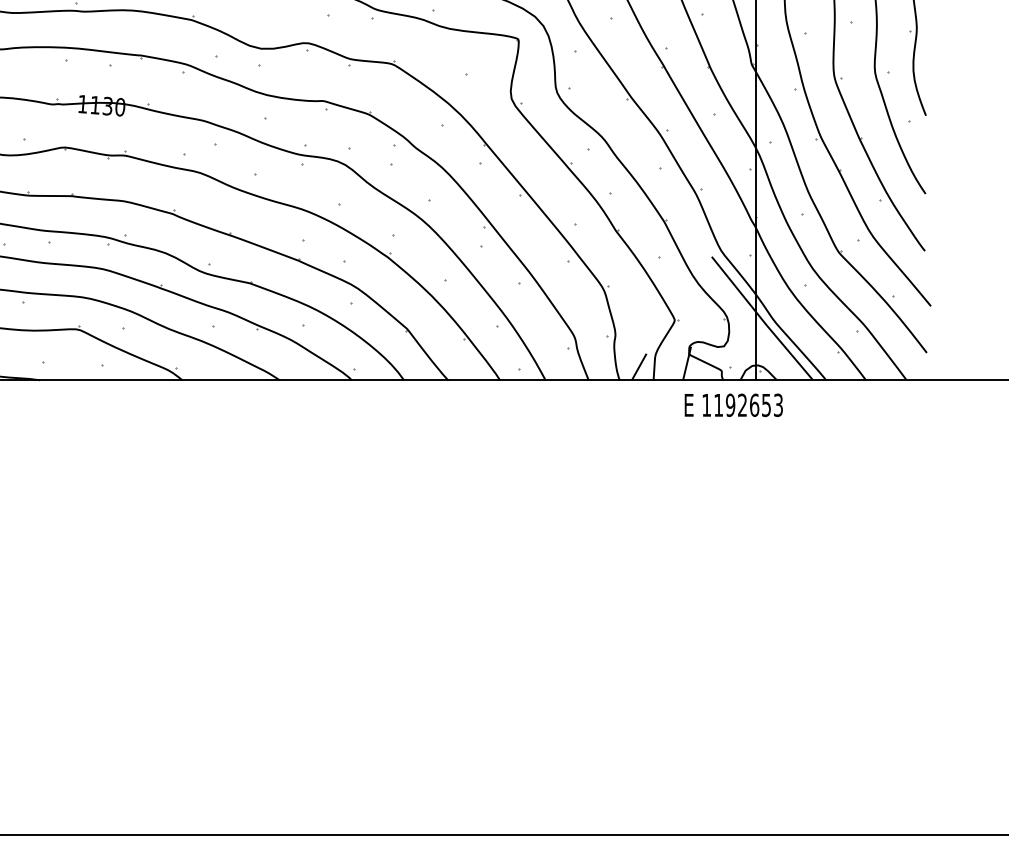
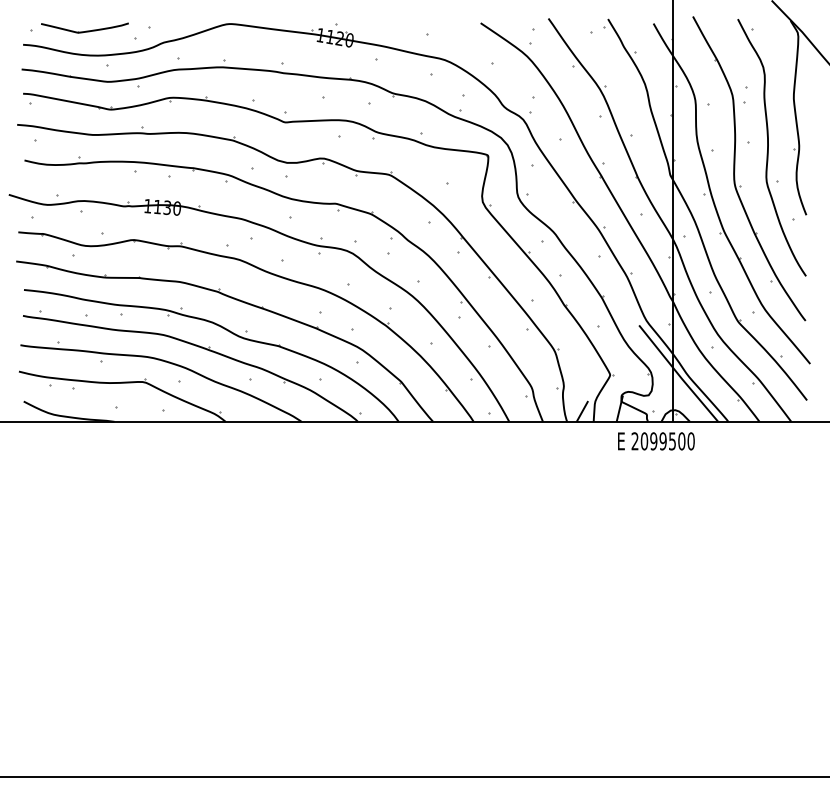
text: (741, 405) -> (662, 441), 1192653 -> 2099500

